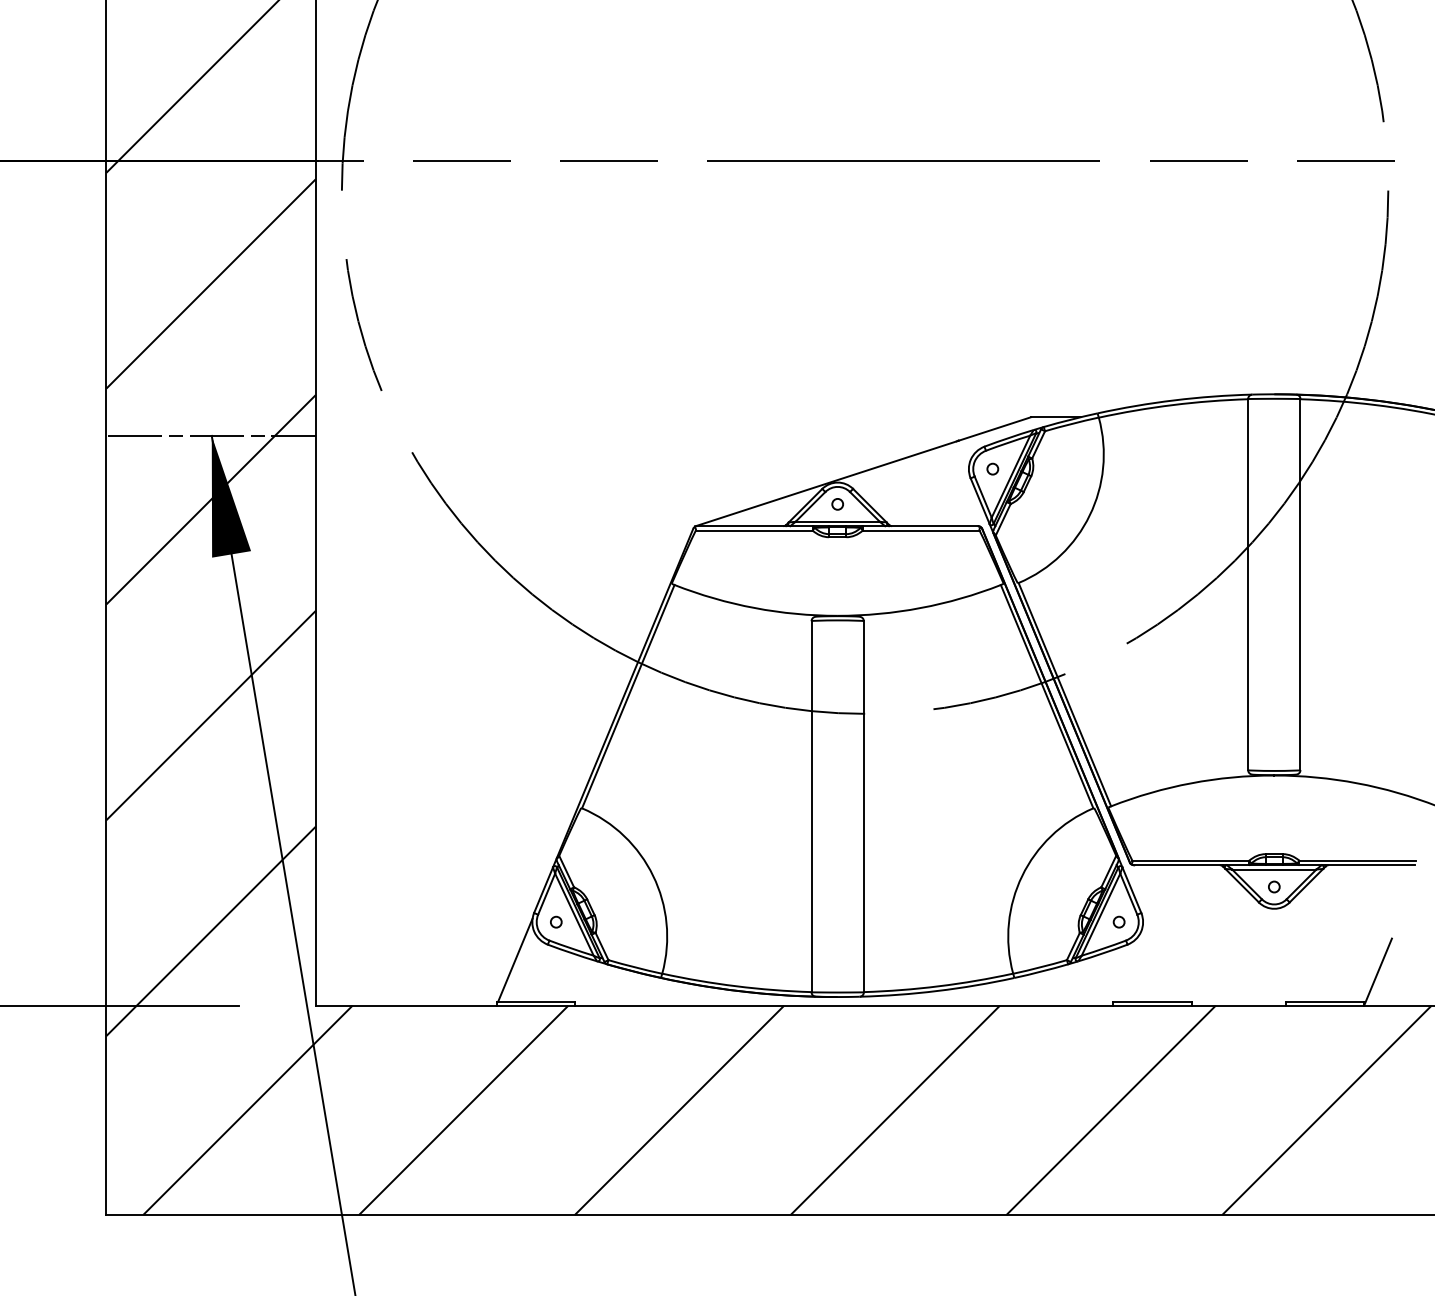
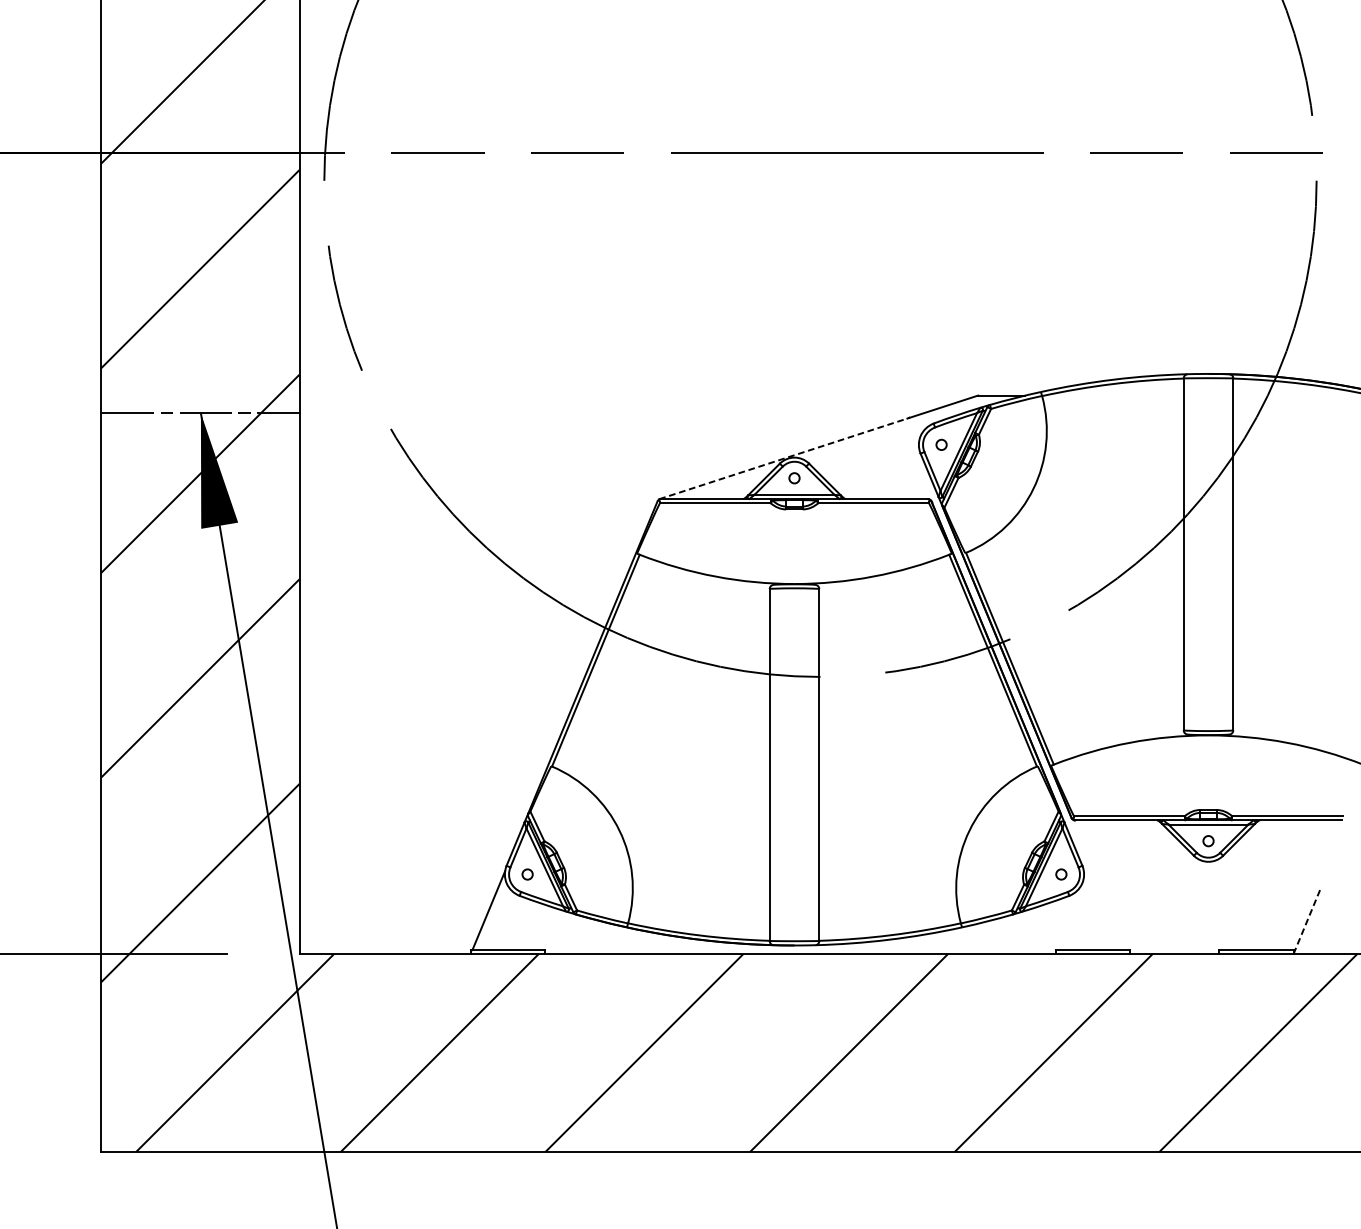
line: (825, 483) -> (782, 458), solid -> dashed
line: (1377, 972) -> (1306, 922), solid -> dashed

